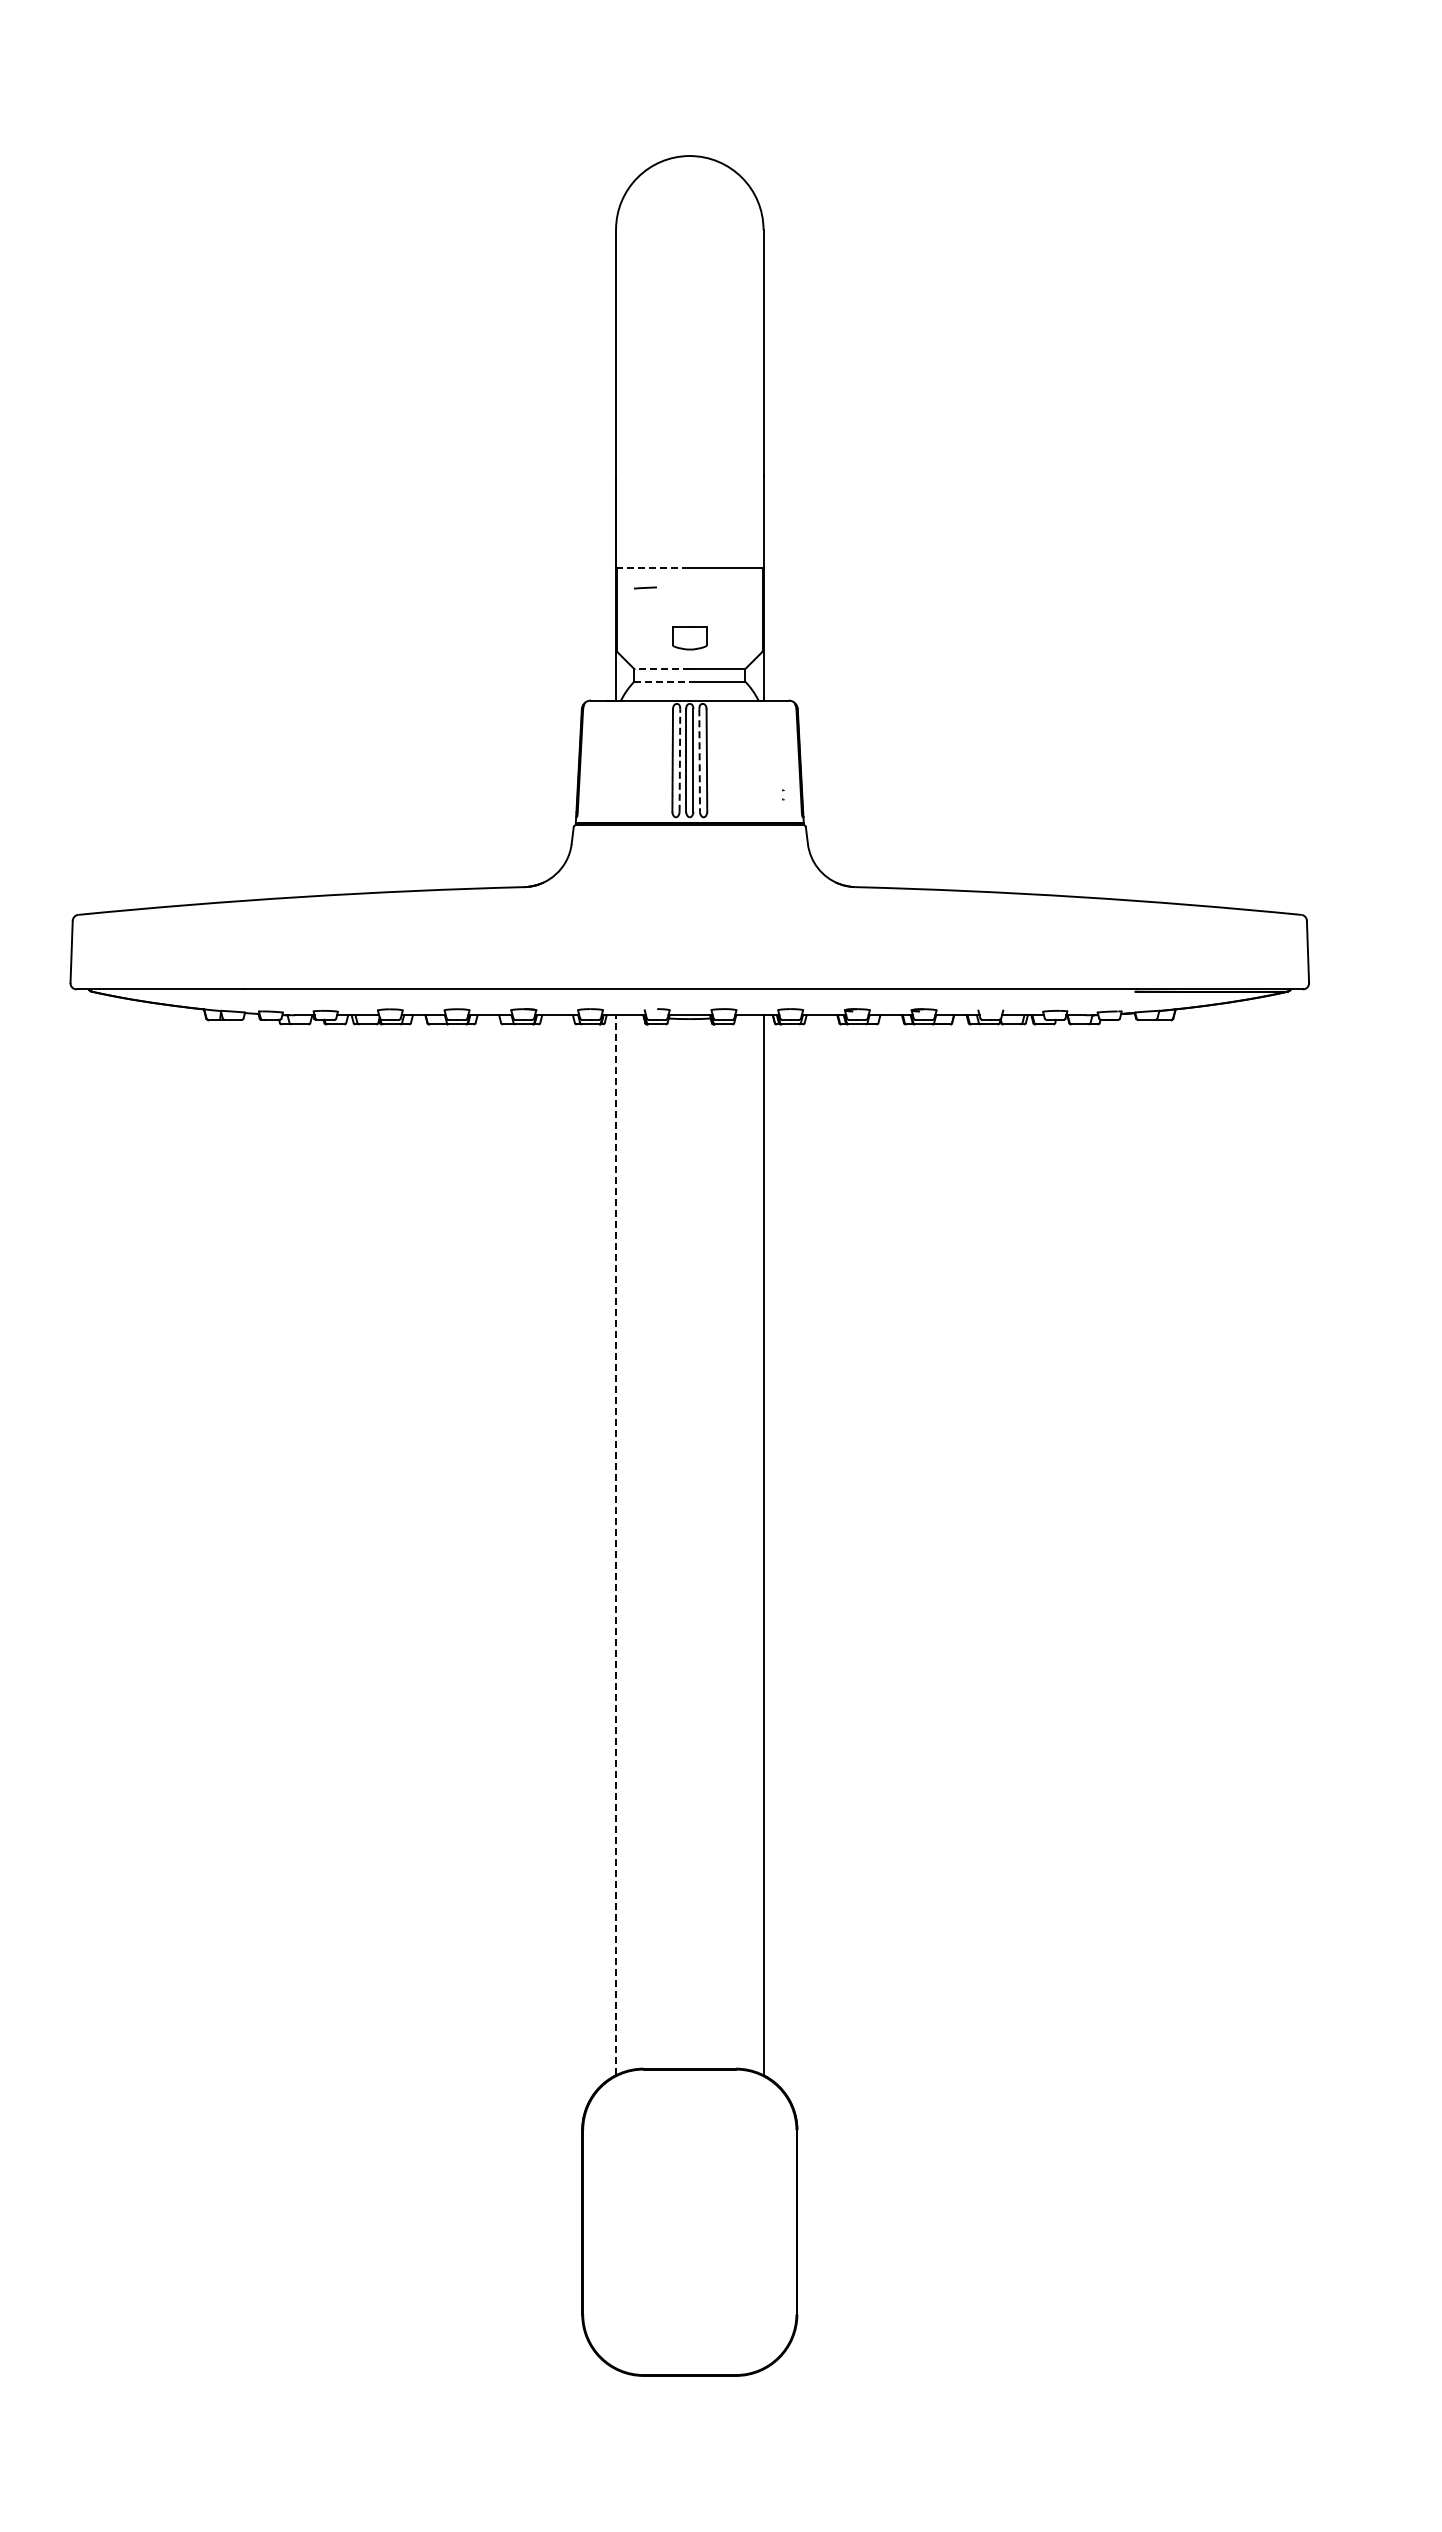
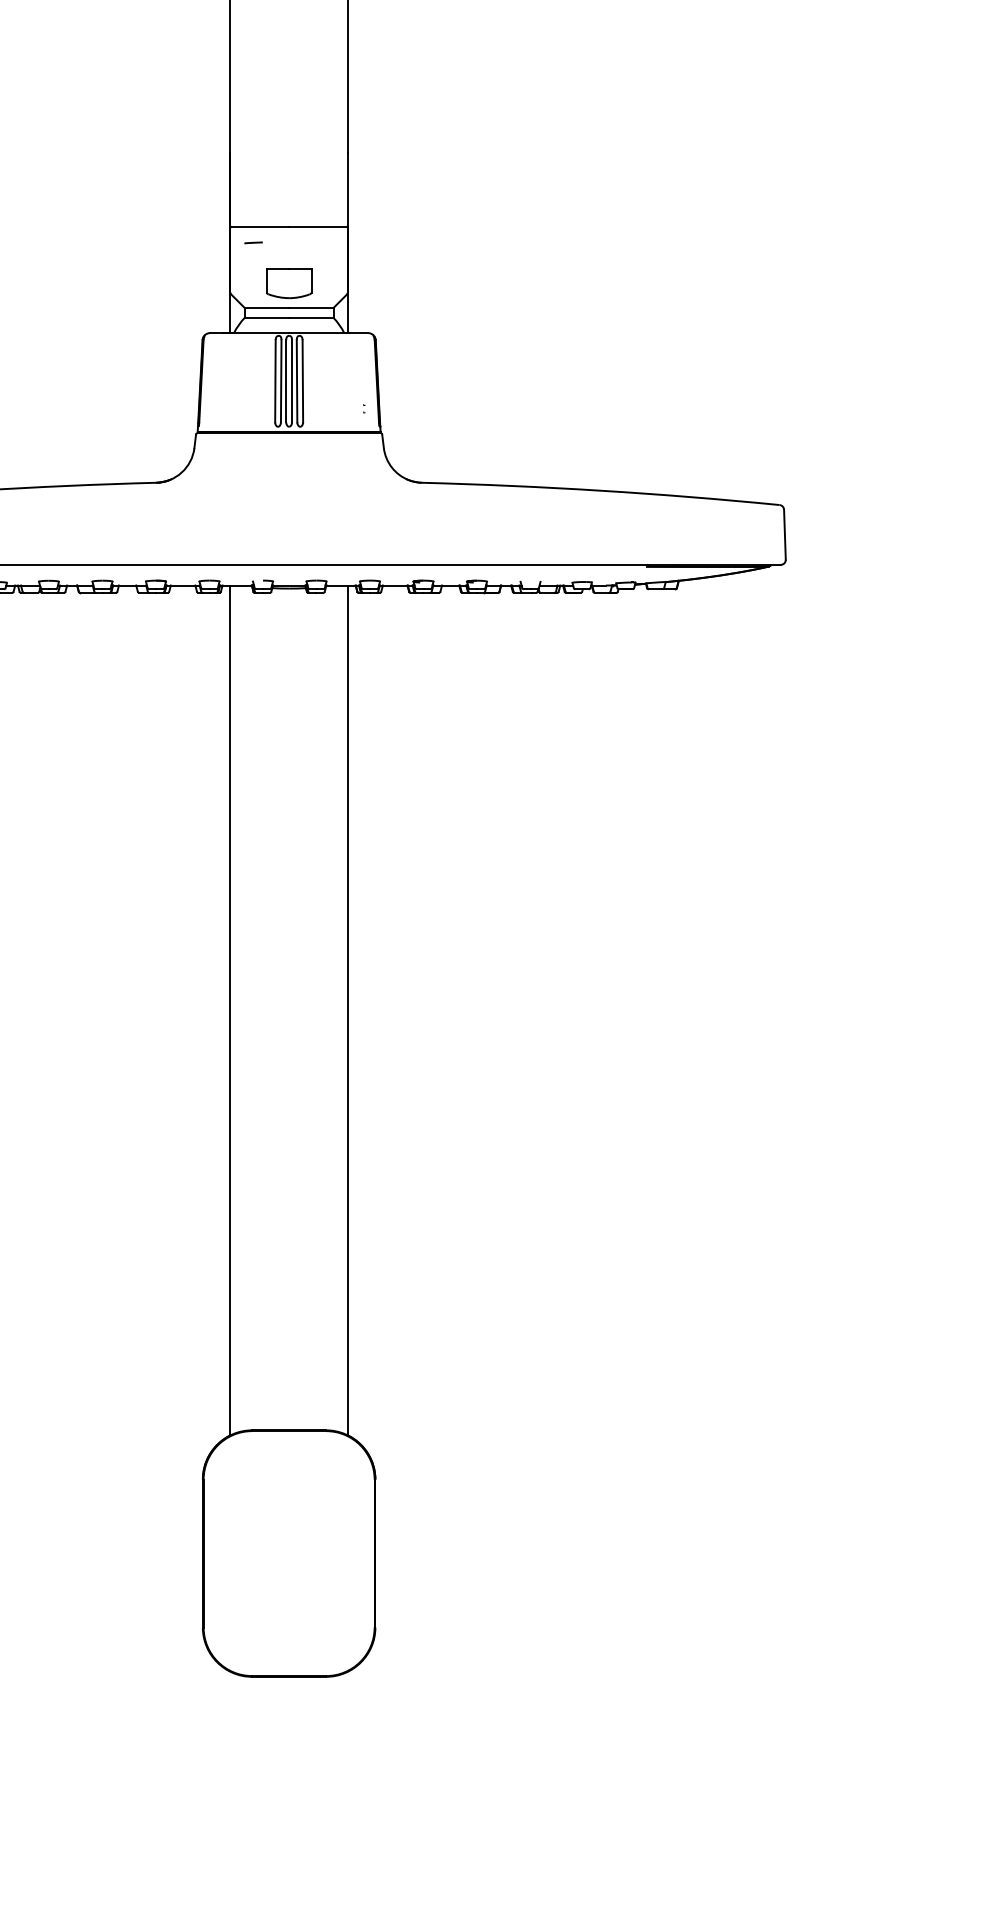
line: (652, 567) -> (259, 226), dashed -> solid
part: (689, 638) -> (288, 283), size x1.67
line: (662, 669) -> (267, 308), dashed -> solid
line: (662, 681) -> (267, 317), dashed -> solid
line: (679, 760) -> (280, 381), dashed -> solid
line: (699, 761) -> (296, 382), dashed -> solid
line: (616, 1545) -> (230, 1010), dashed -> solid

